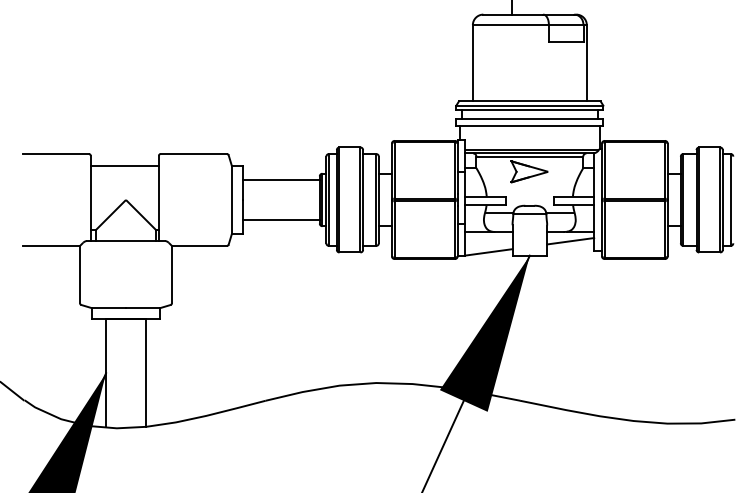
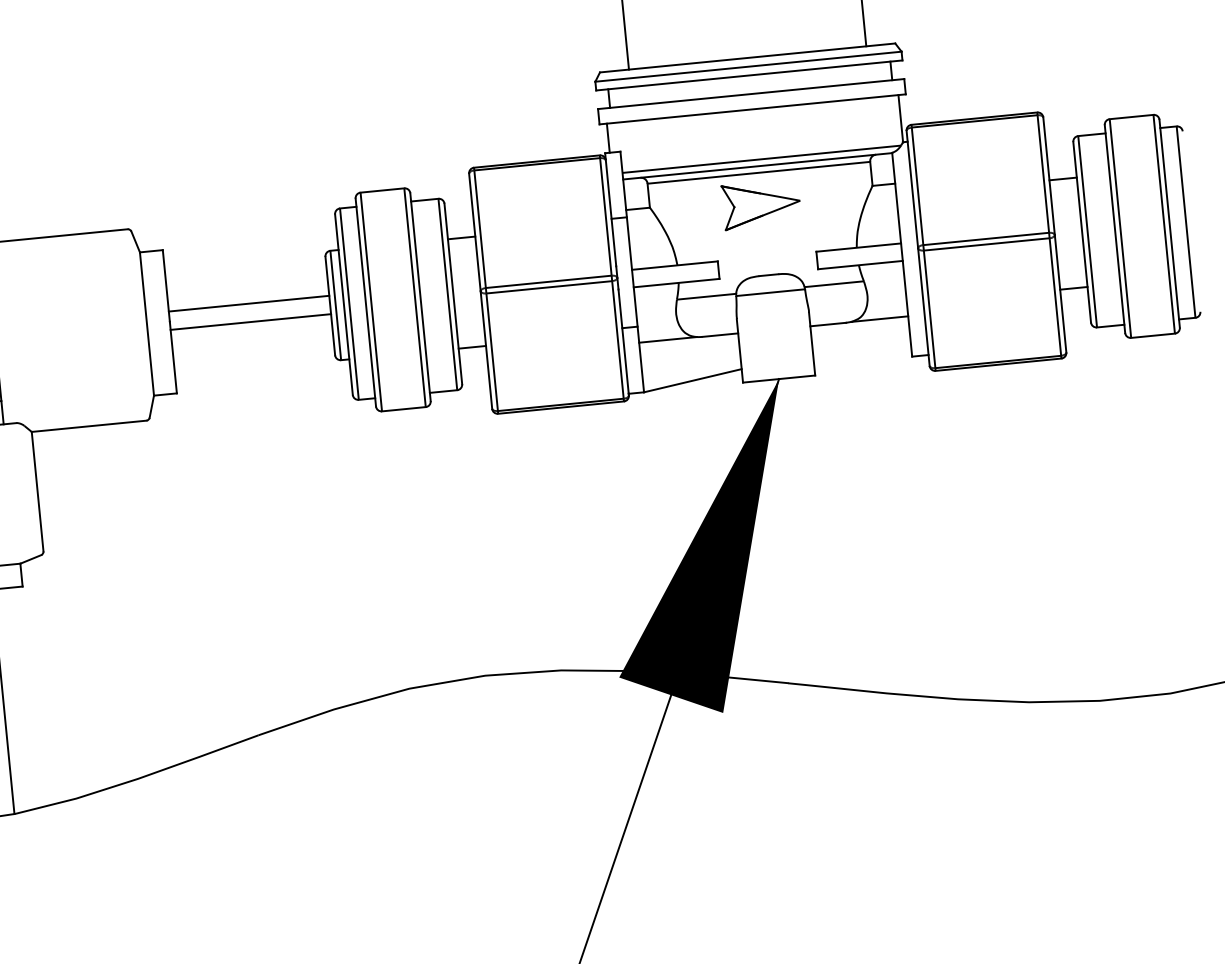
line: (280, 180) -> (247, 304), moved
line: (280, 219) -> (249, 321), moved
line: (570, 241) -> (860, 341), removed

